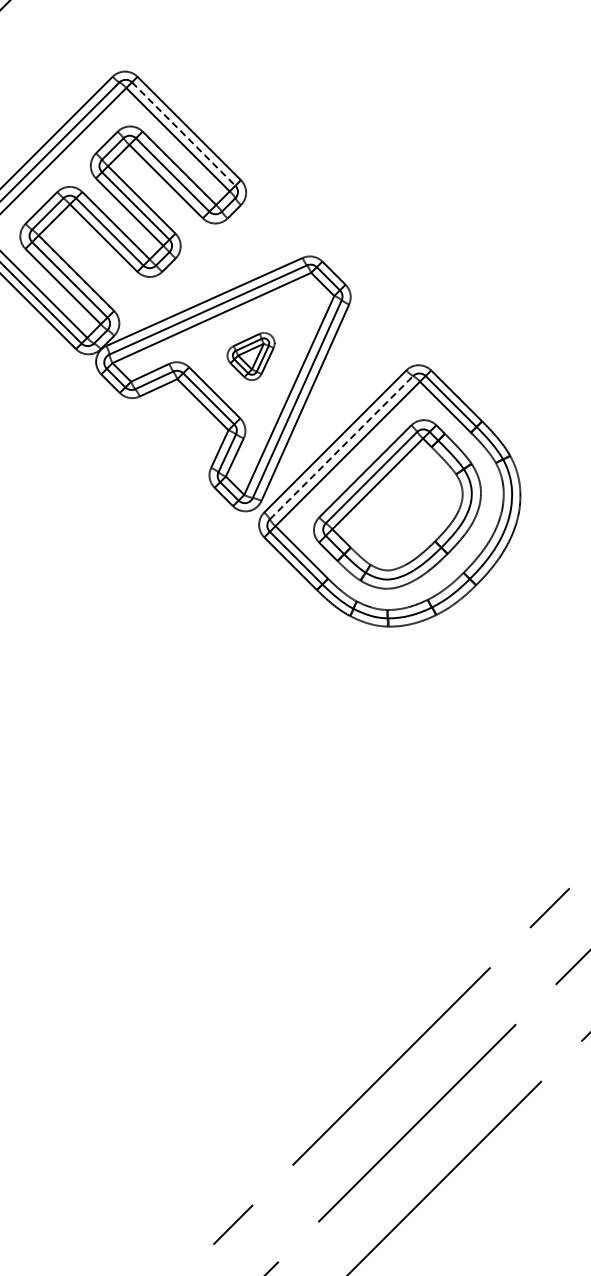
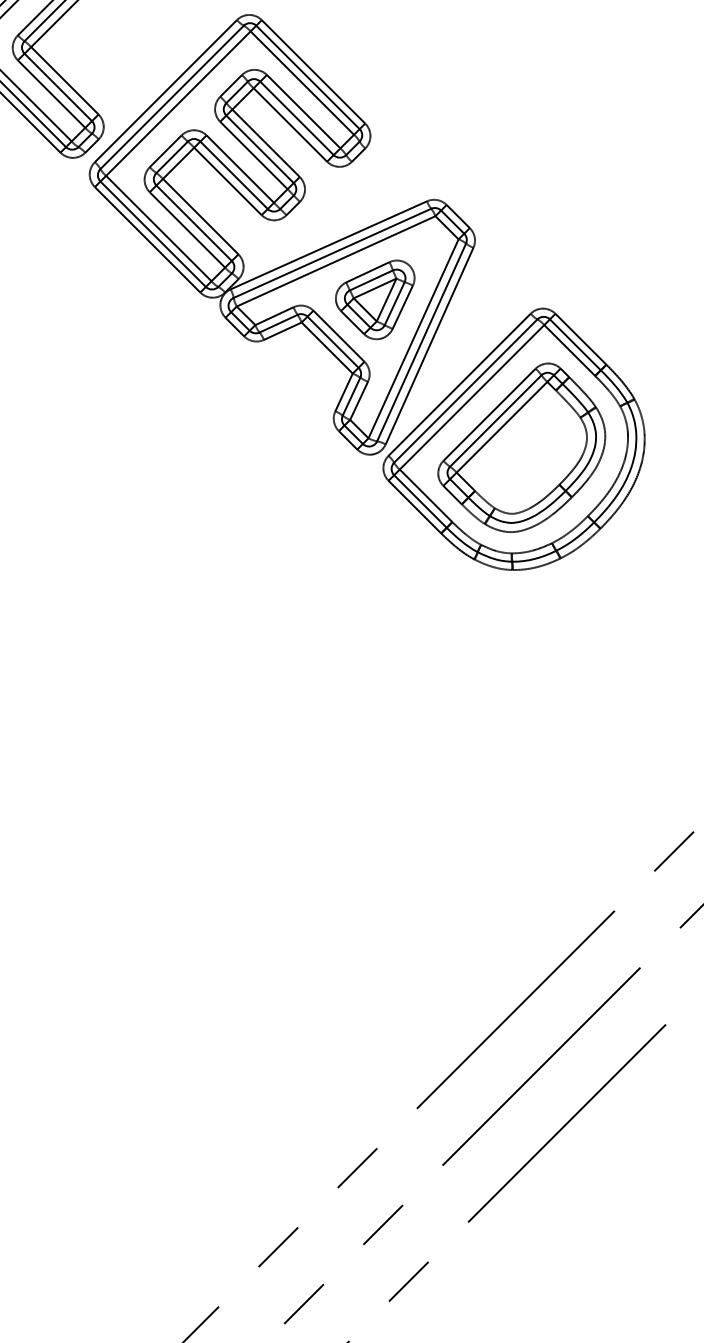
line: (184, 134) -> (308, 77), dashed -> solid
part: (251, 356) -> (375, 299), size x1.67
line: (342, 447) -> (466, 390), dashed -> solid

